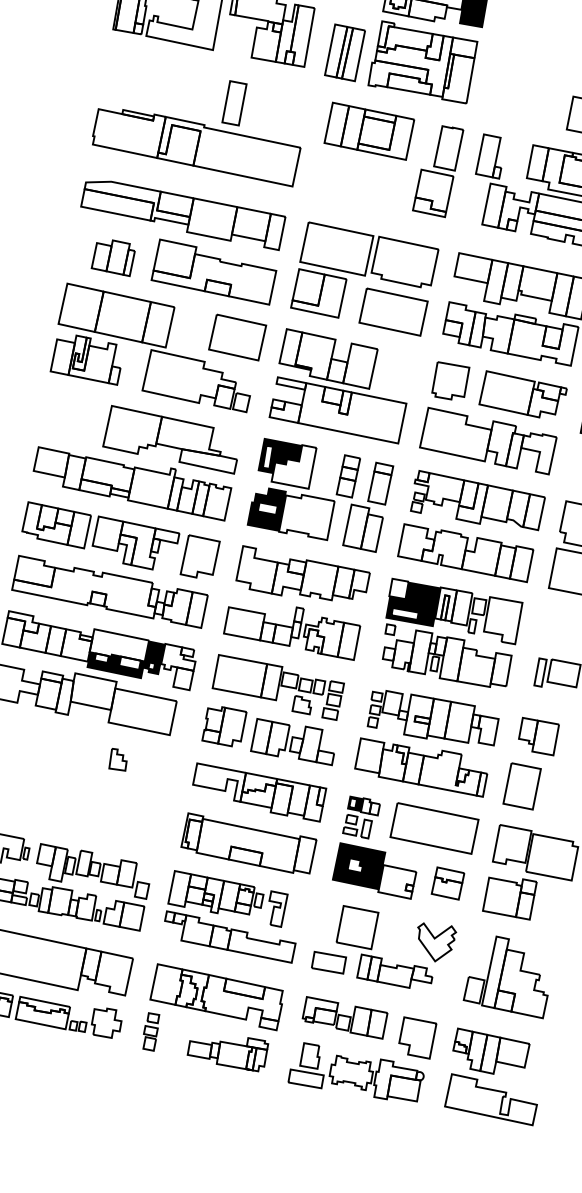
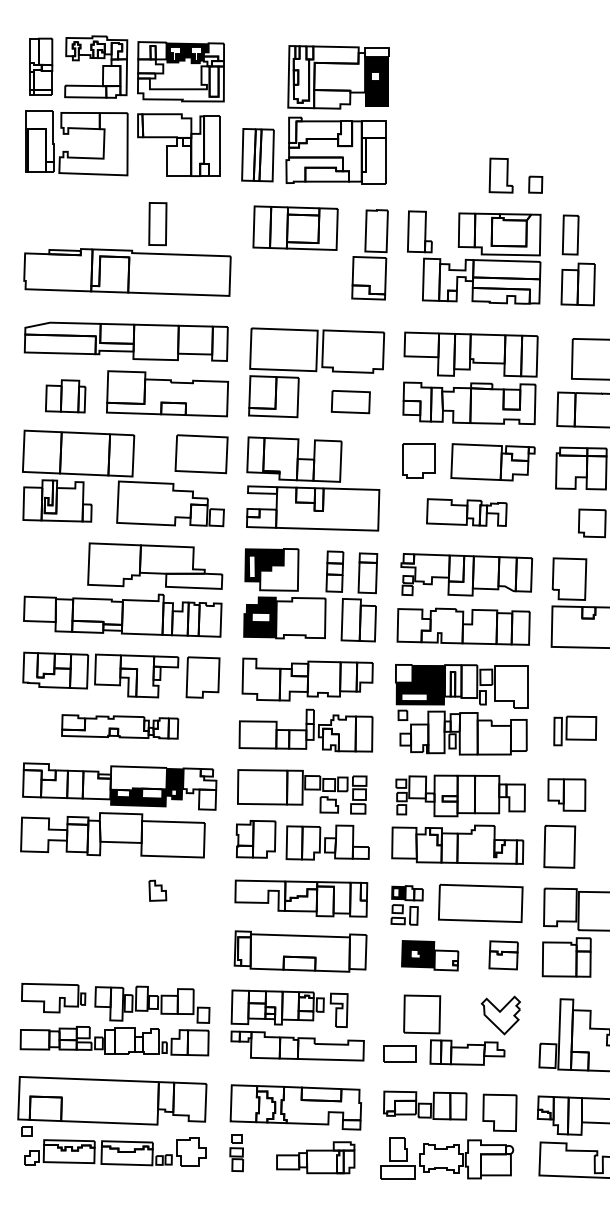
part: (393, 311) -> (350, 401), size x0.6
part: (488, 440) -> (466, 512), size x0.6
part: (109, 591) -> (119, 726), size x0.6
part: (375, 870) -> (429, 955), size x0.7

